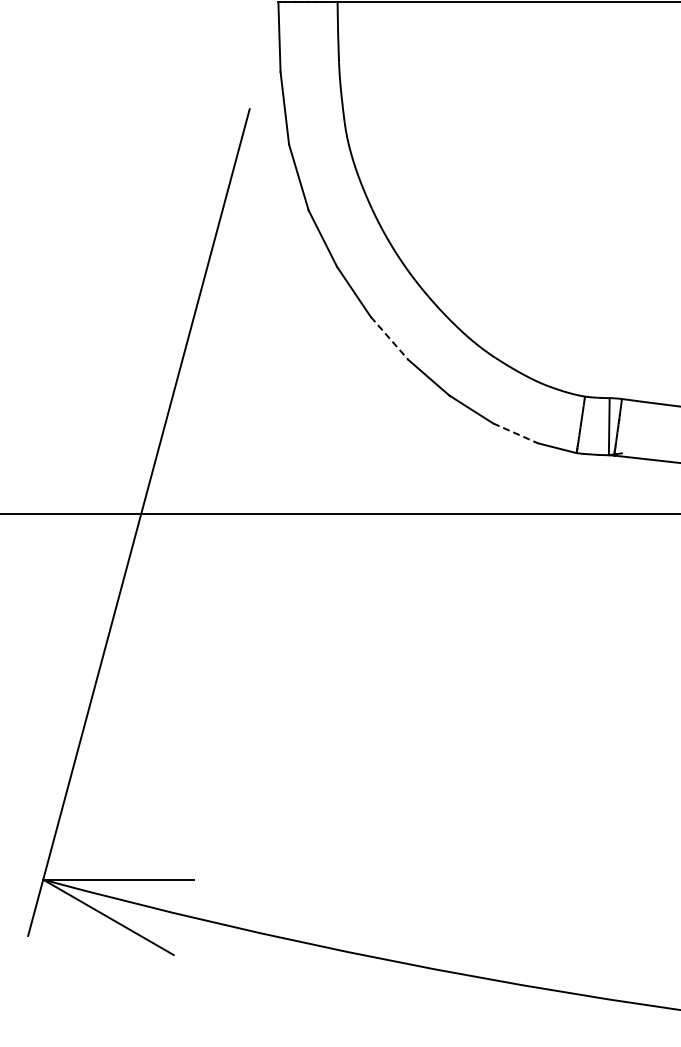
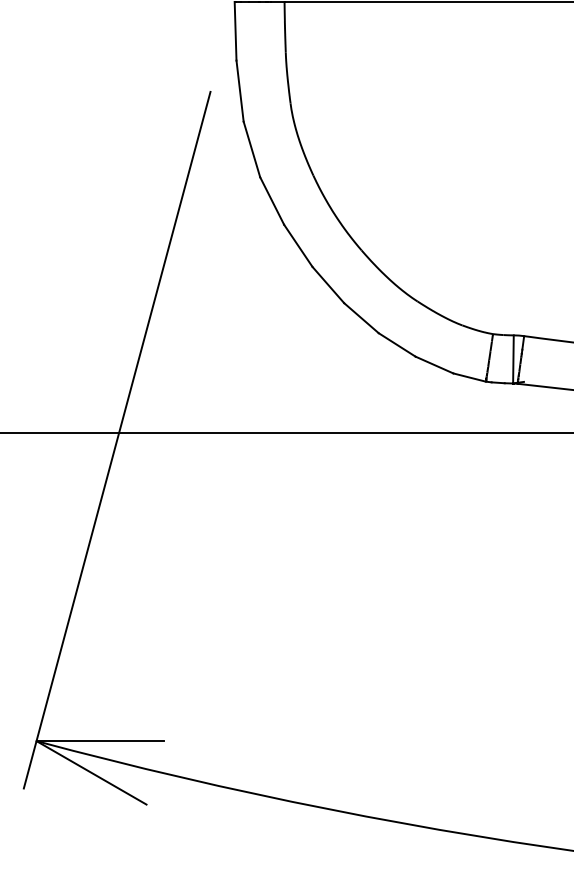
line: (389, 338) -> (328, 285), dashed -> solid
line: (515, 433) -> (434, 365), dashed -> solid

